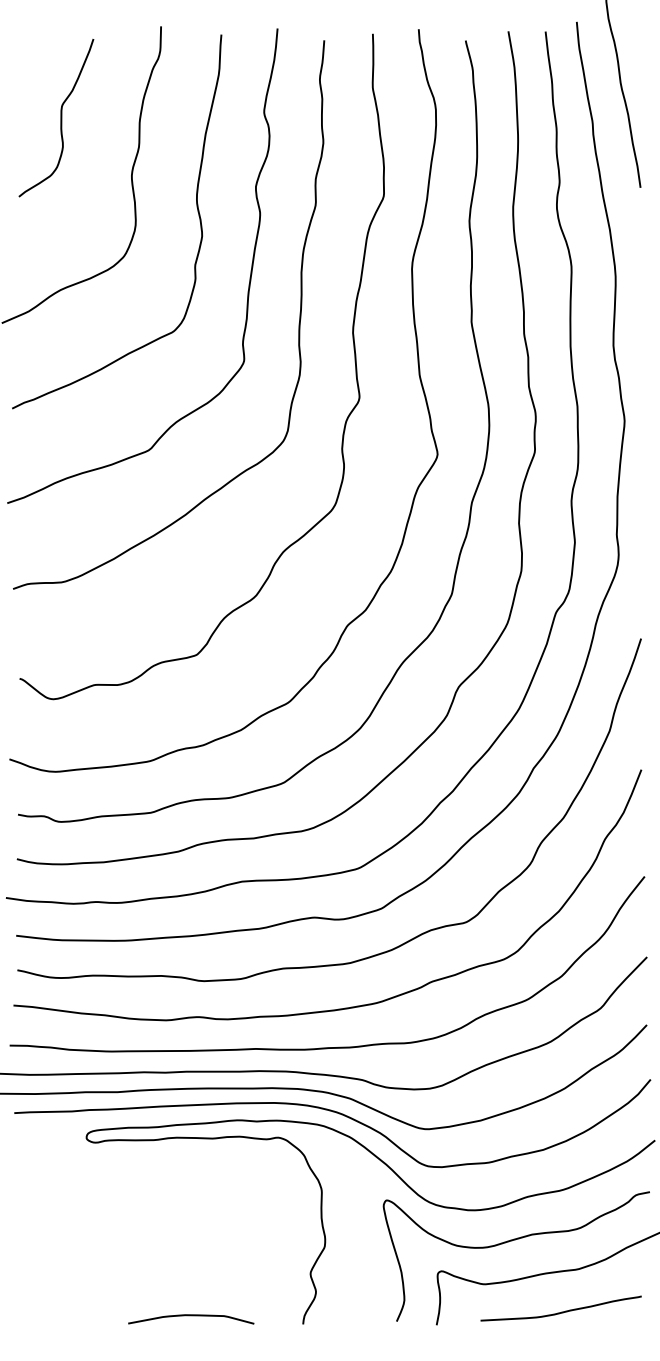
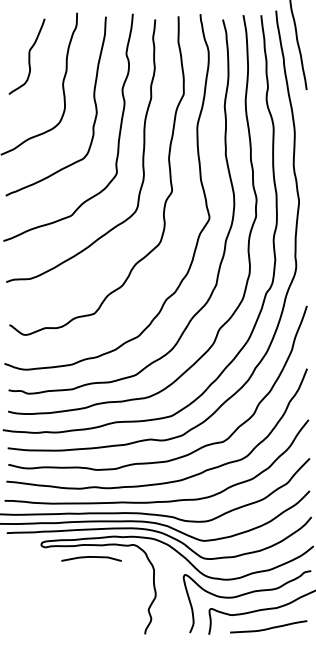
curve: (191, 1316) -> (91, 557), moved

